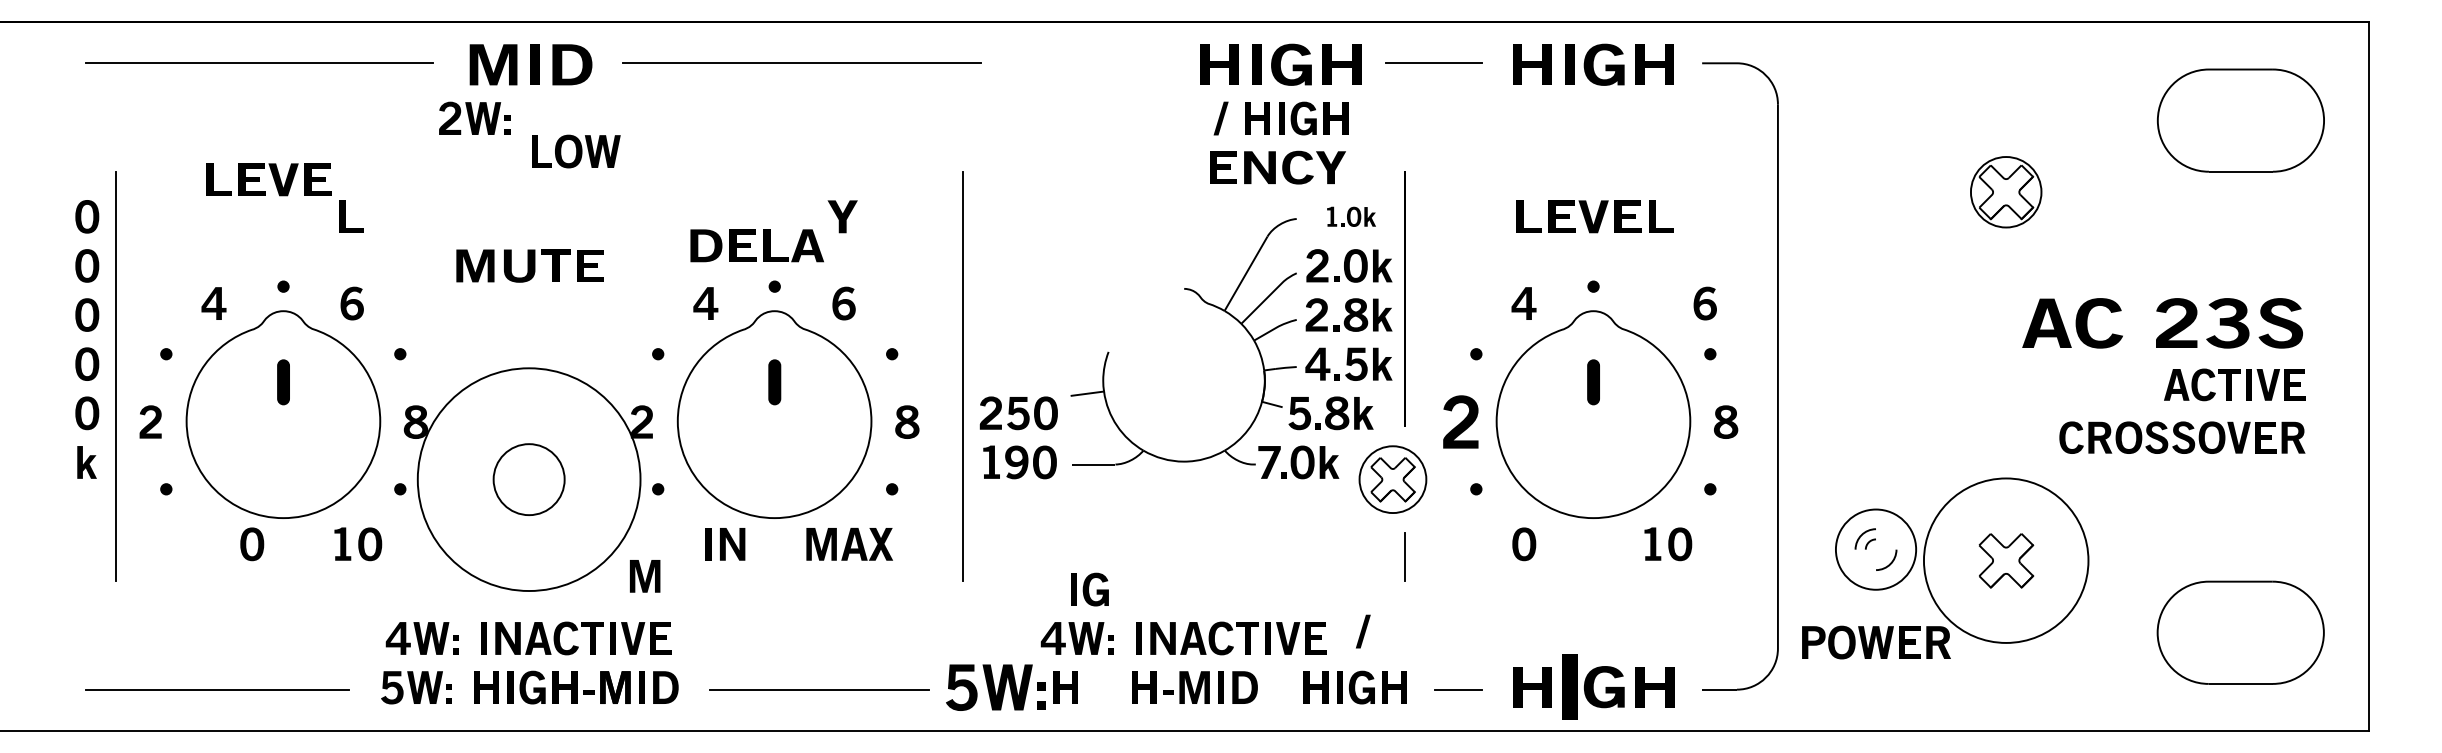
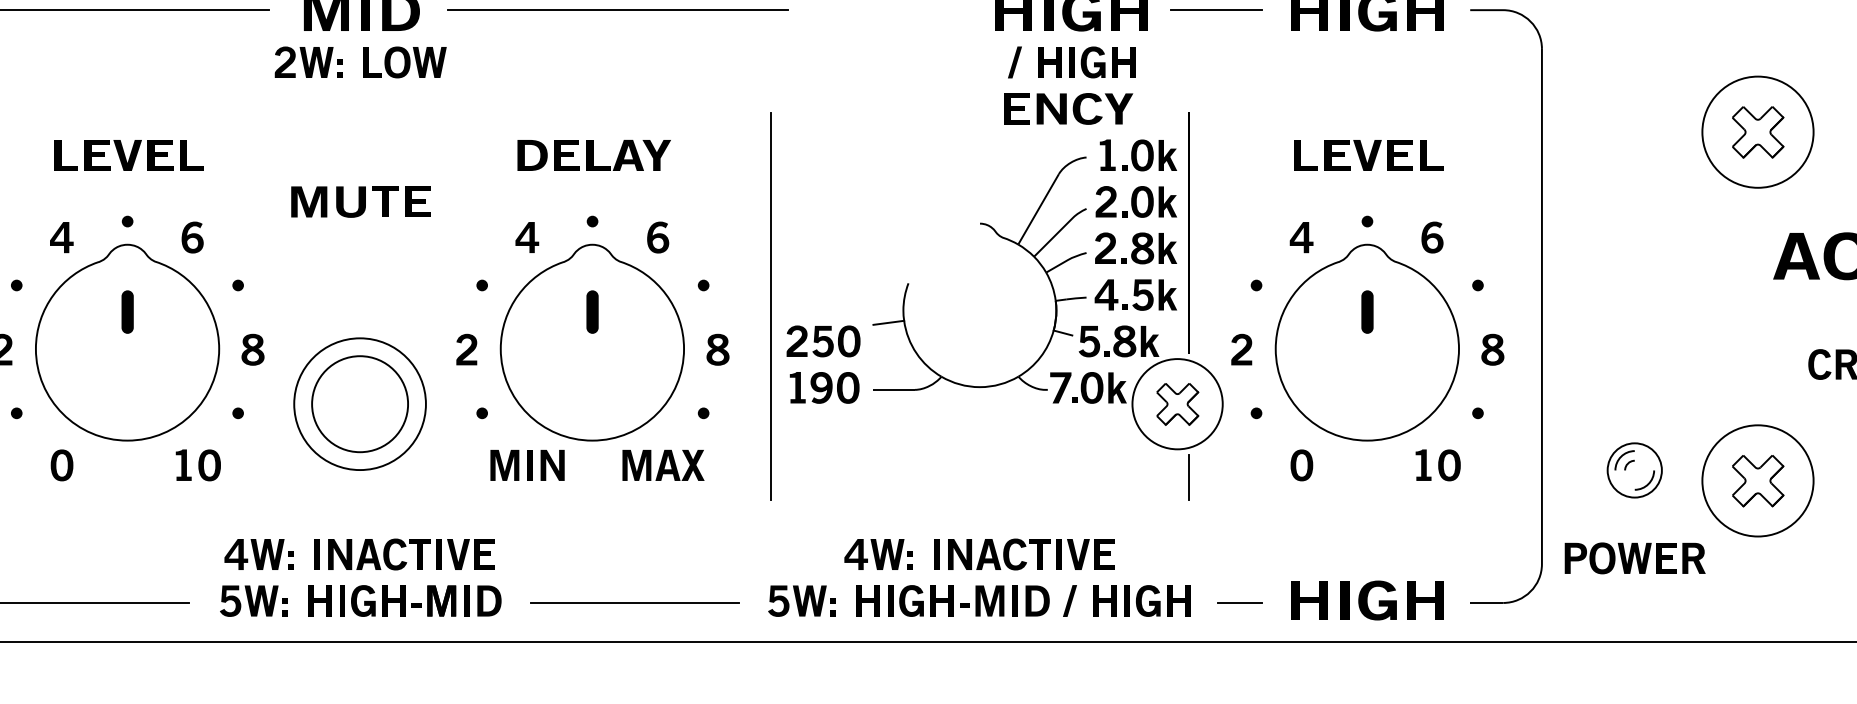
part: (576, 151) -> (404, 62), moved
part: (268, 179) -> (113, 155), moved
circle: (2005, 192) -> (1757, 132), size x1.67
part: (1351, 216) -> (1138, 155), size x1.67
part: (756, 245) -> (579, 155), moved
part: (1704, 303) -> (1431, 237), moved
part: (1460, 421) -> (1241, 349), size x0.62
circle: (528, 479) -> (359, 404), size x0.62
circle: (528, 479) -> (359, 404), size x1.43
circle: (1392, 479) -> (1177, 404), size x1.43
part: (252, 544) -> (62, 465), moved
circle: (1875, 549) -> (1634, 470), size x0.71
circle: (2005, 560) -> (1757, 480), size x0.71
part: (645, 576) -> (505, 465), moved
part: (1089, 589) -> (905, 600), moved
part: (1363, 631) -> (1070, 600), moved
part: (995, 687) -> (801, 600), size x0.71
part: (1569, 687) -> (1344, 600), size x0.62

